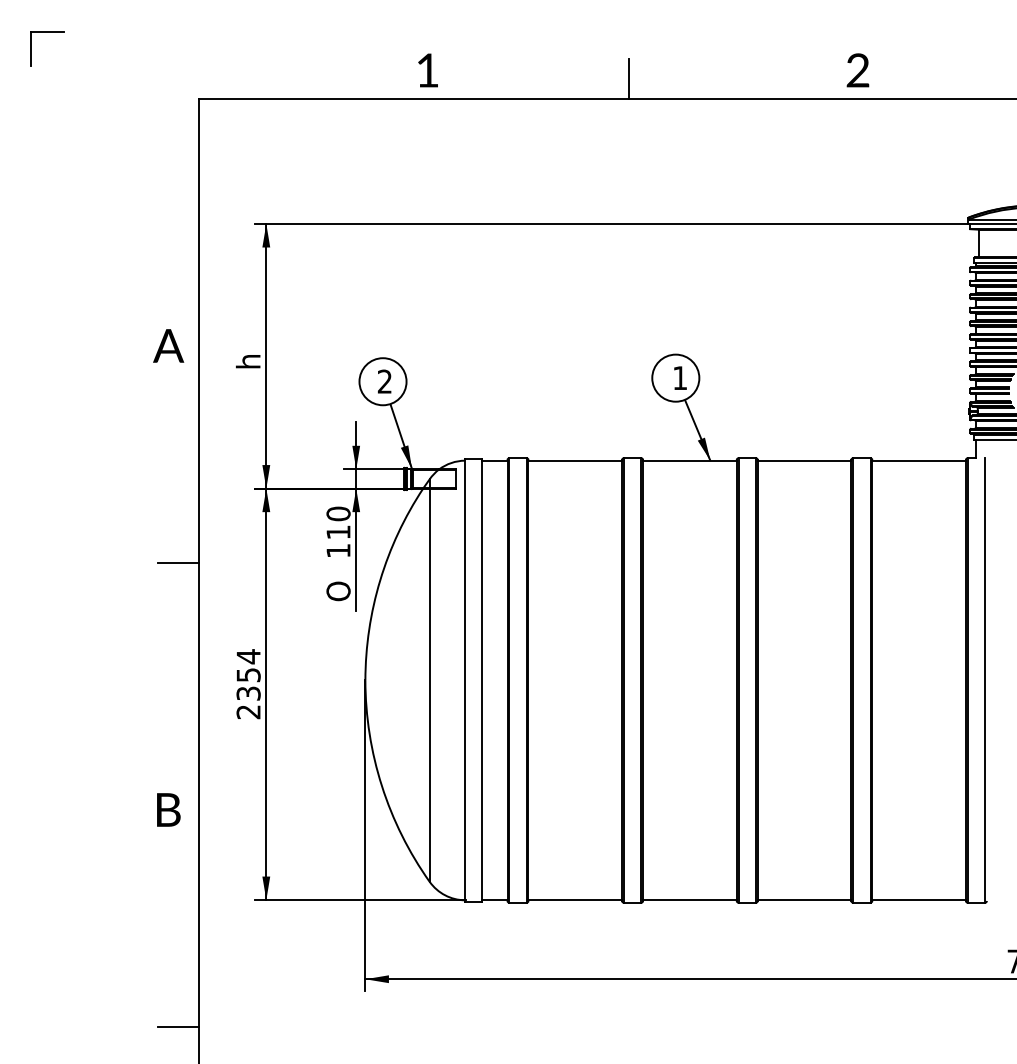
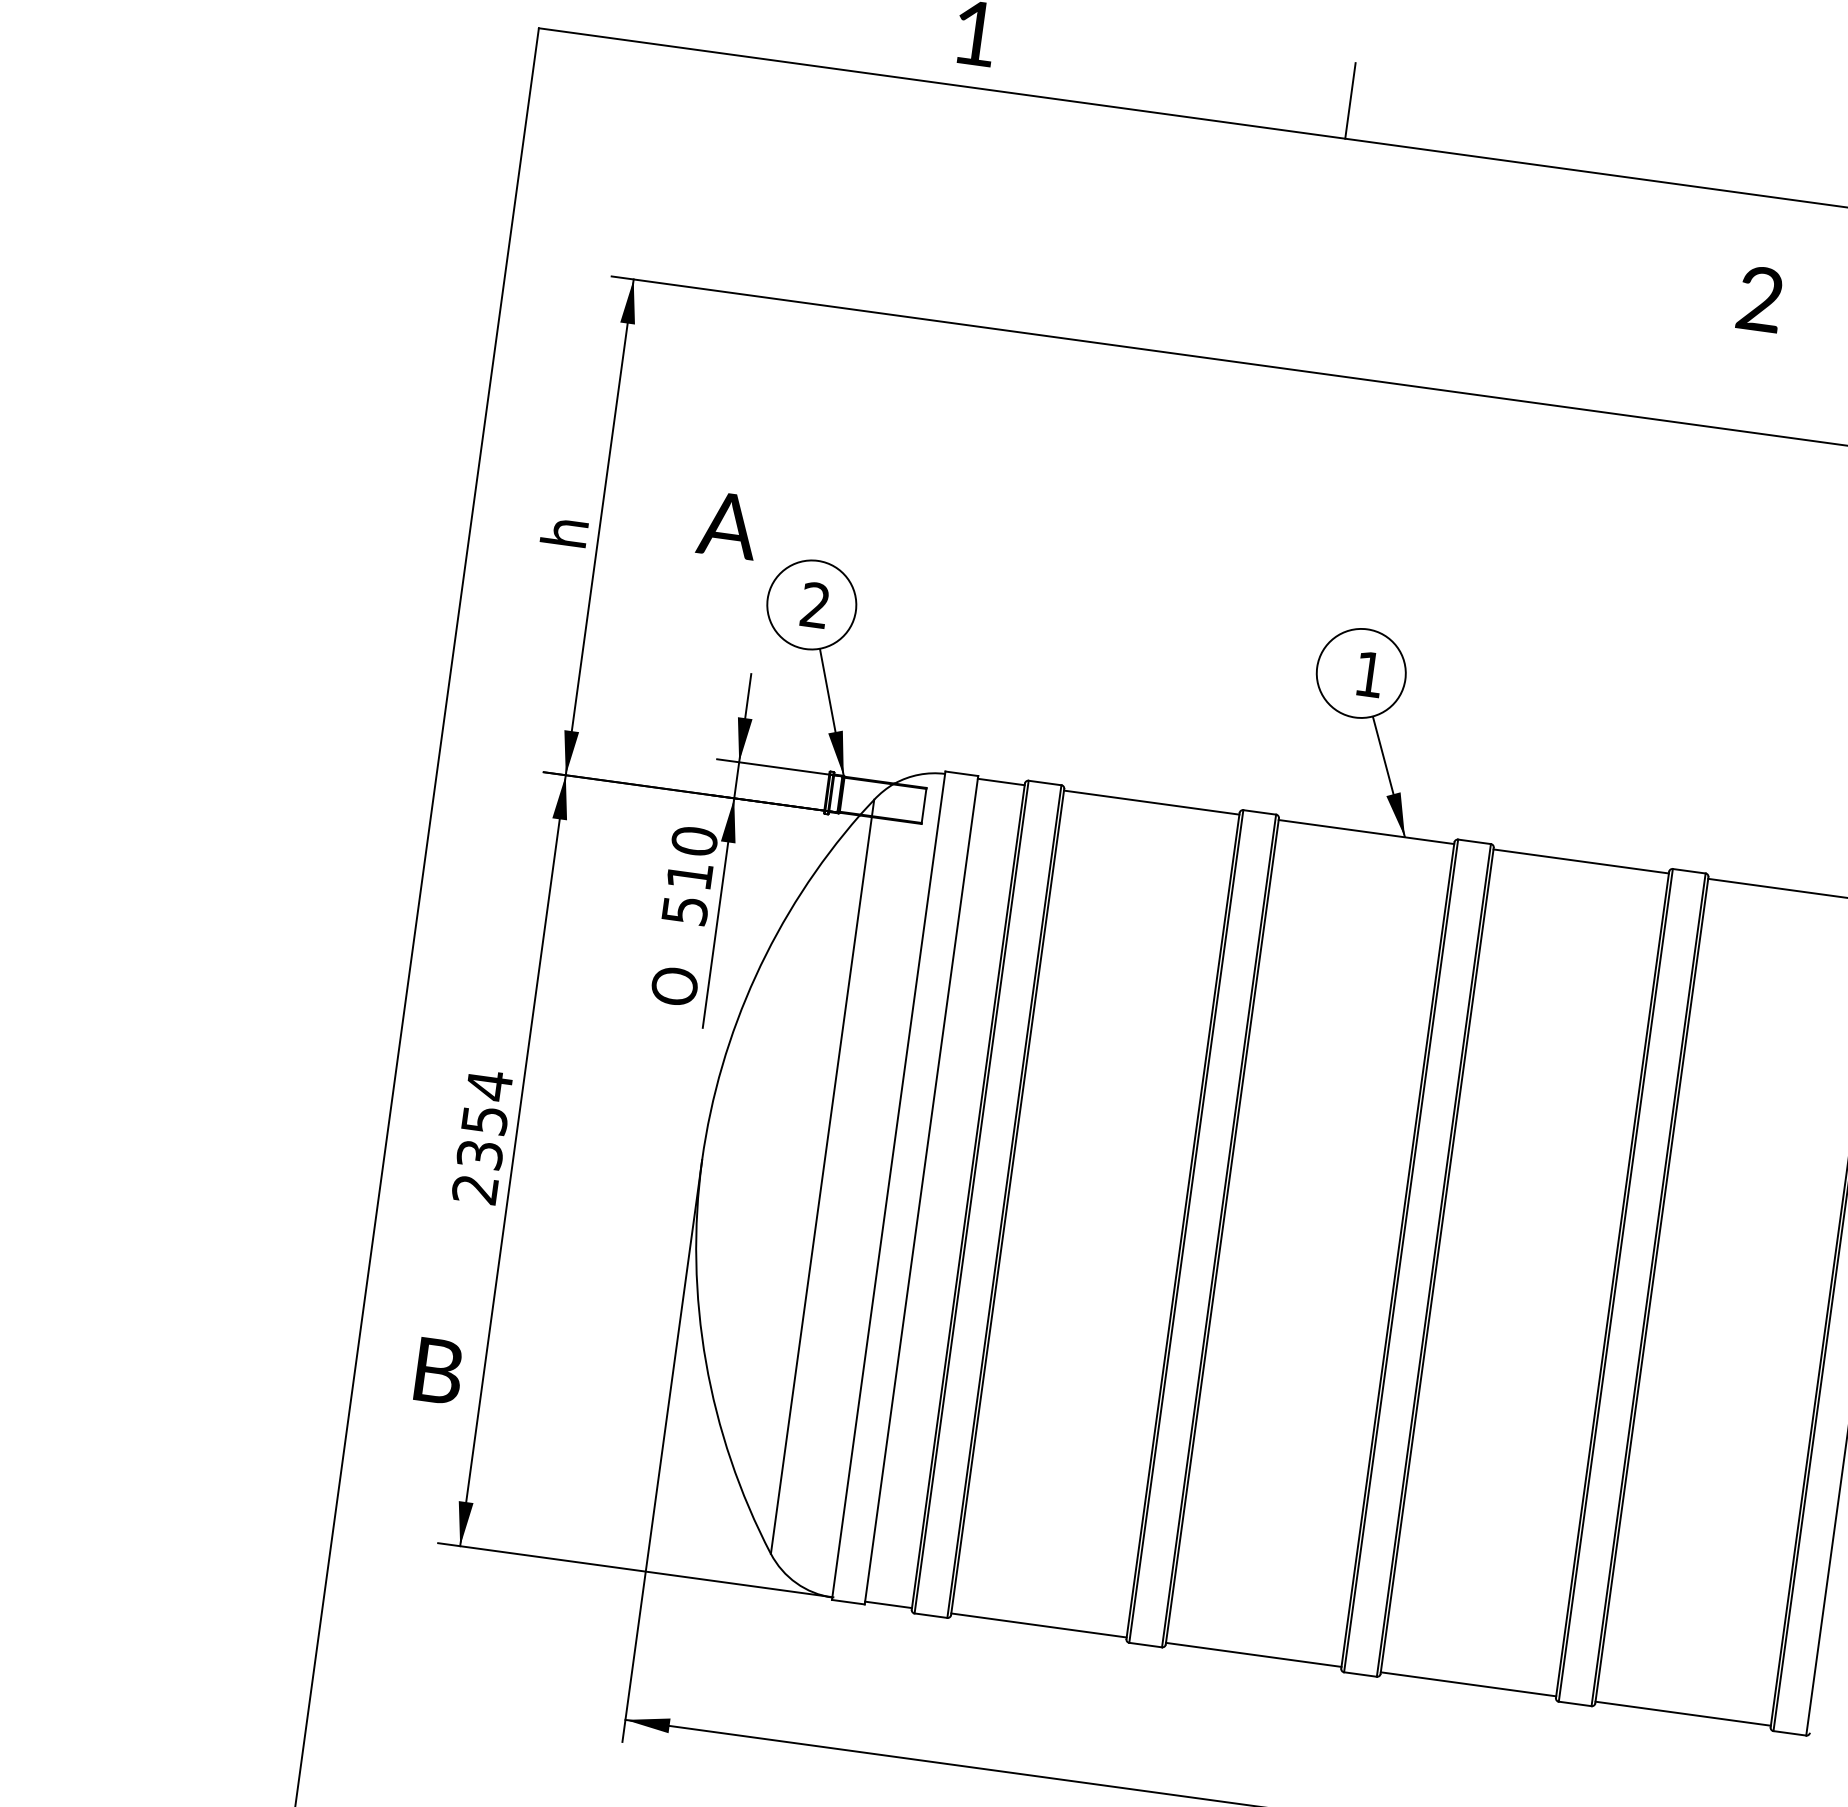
text: (857, 70) -> (1759, 299), moved
text: (168, 345) -> (728, 524), moved
text: (338, 550) -> (685, 909), 110 -> 510
line: (178, 563) -> (382, 893), removed
text: (168, 809) -> (438, 1370), moved
line: (178, 1027) -> (262, 1762), removed

